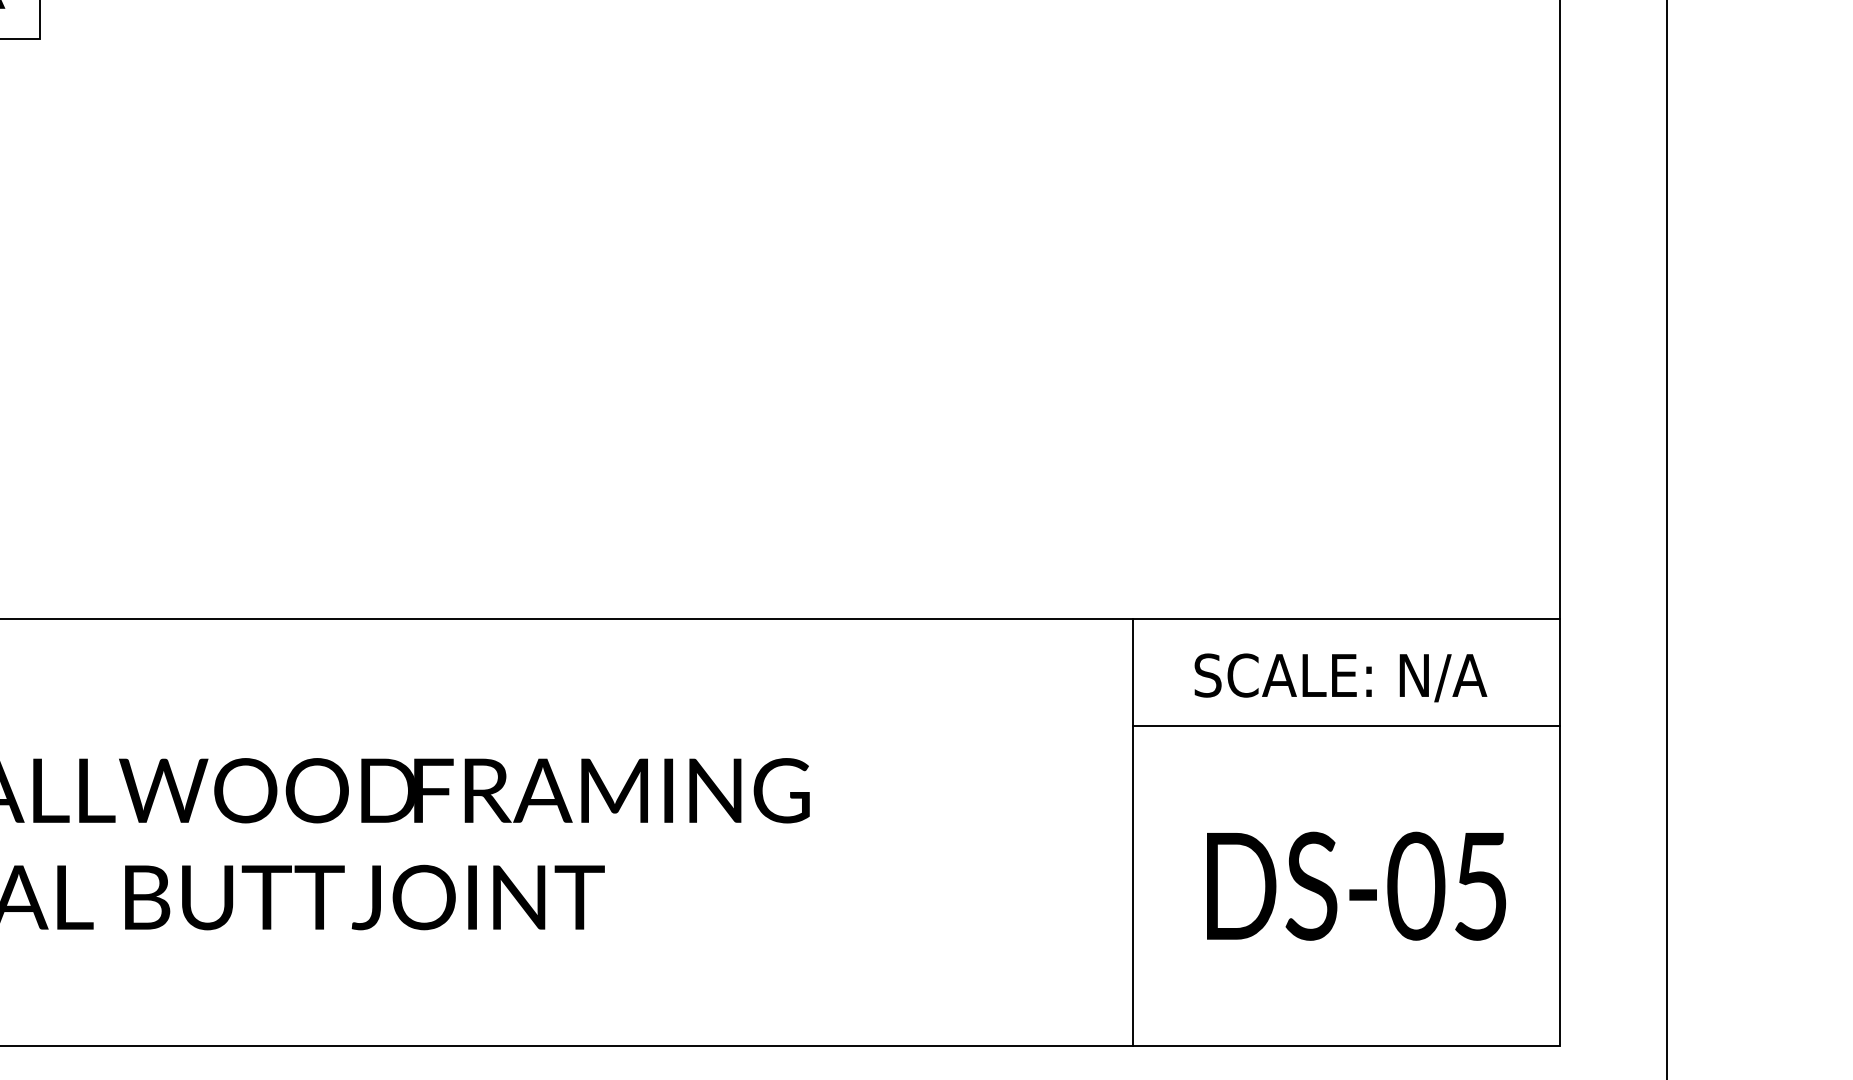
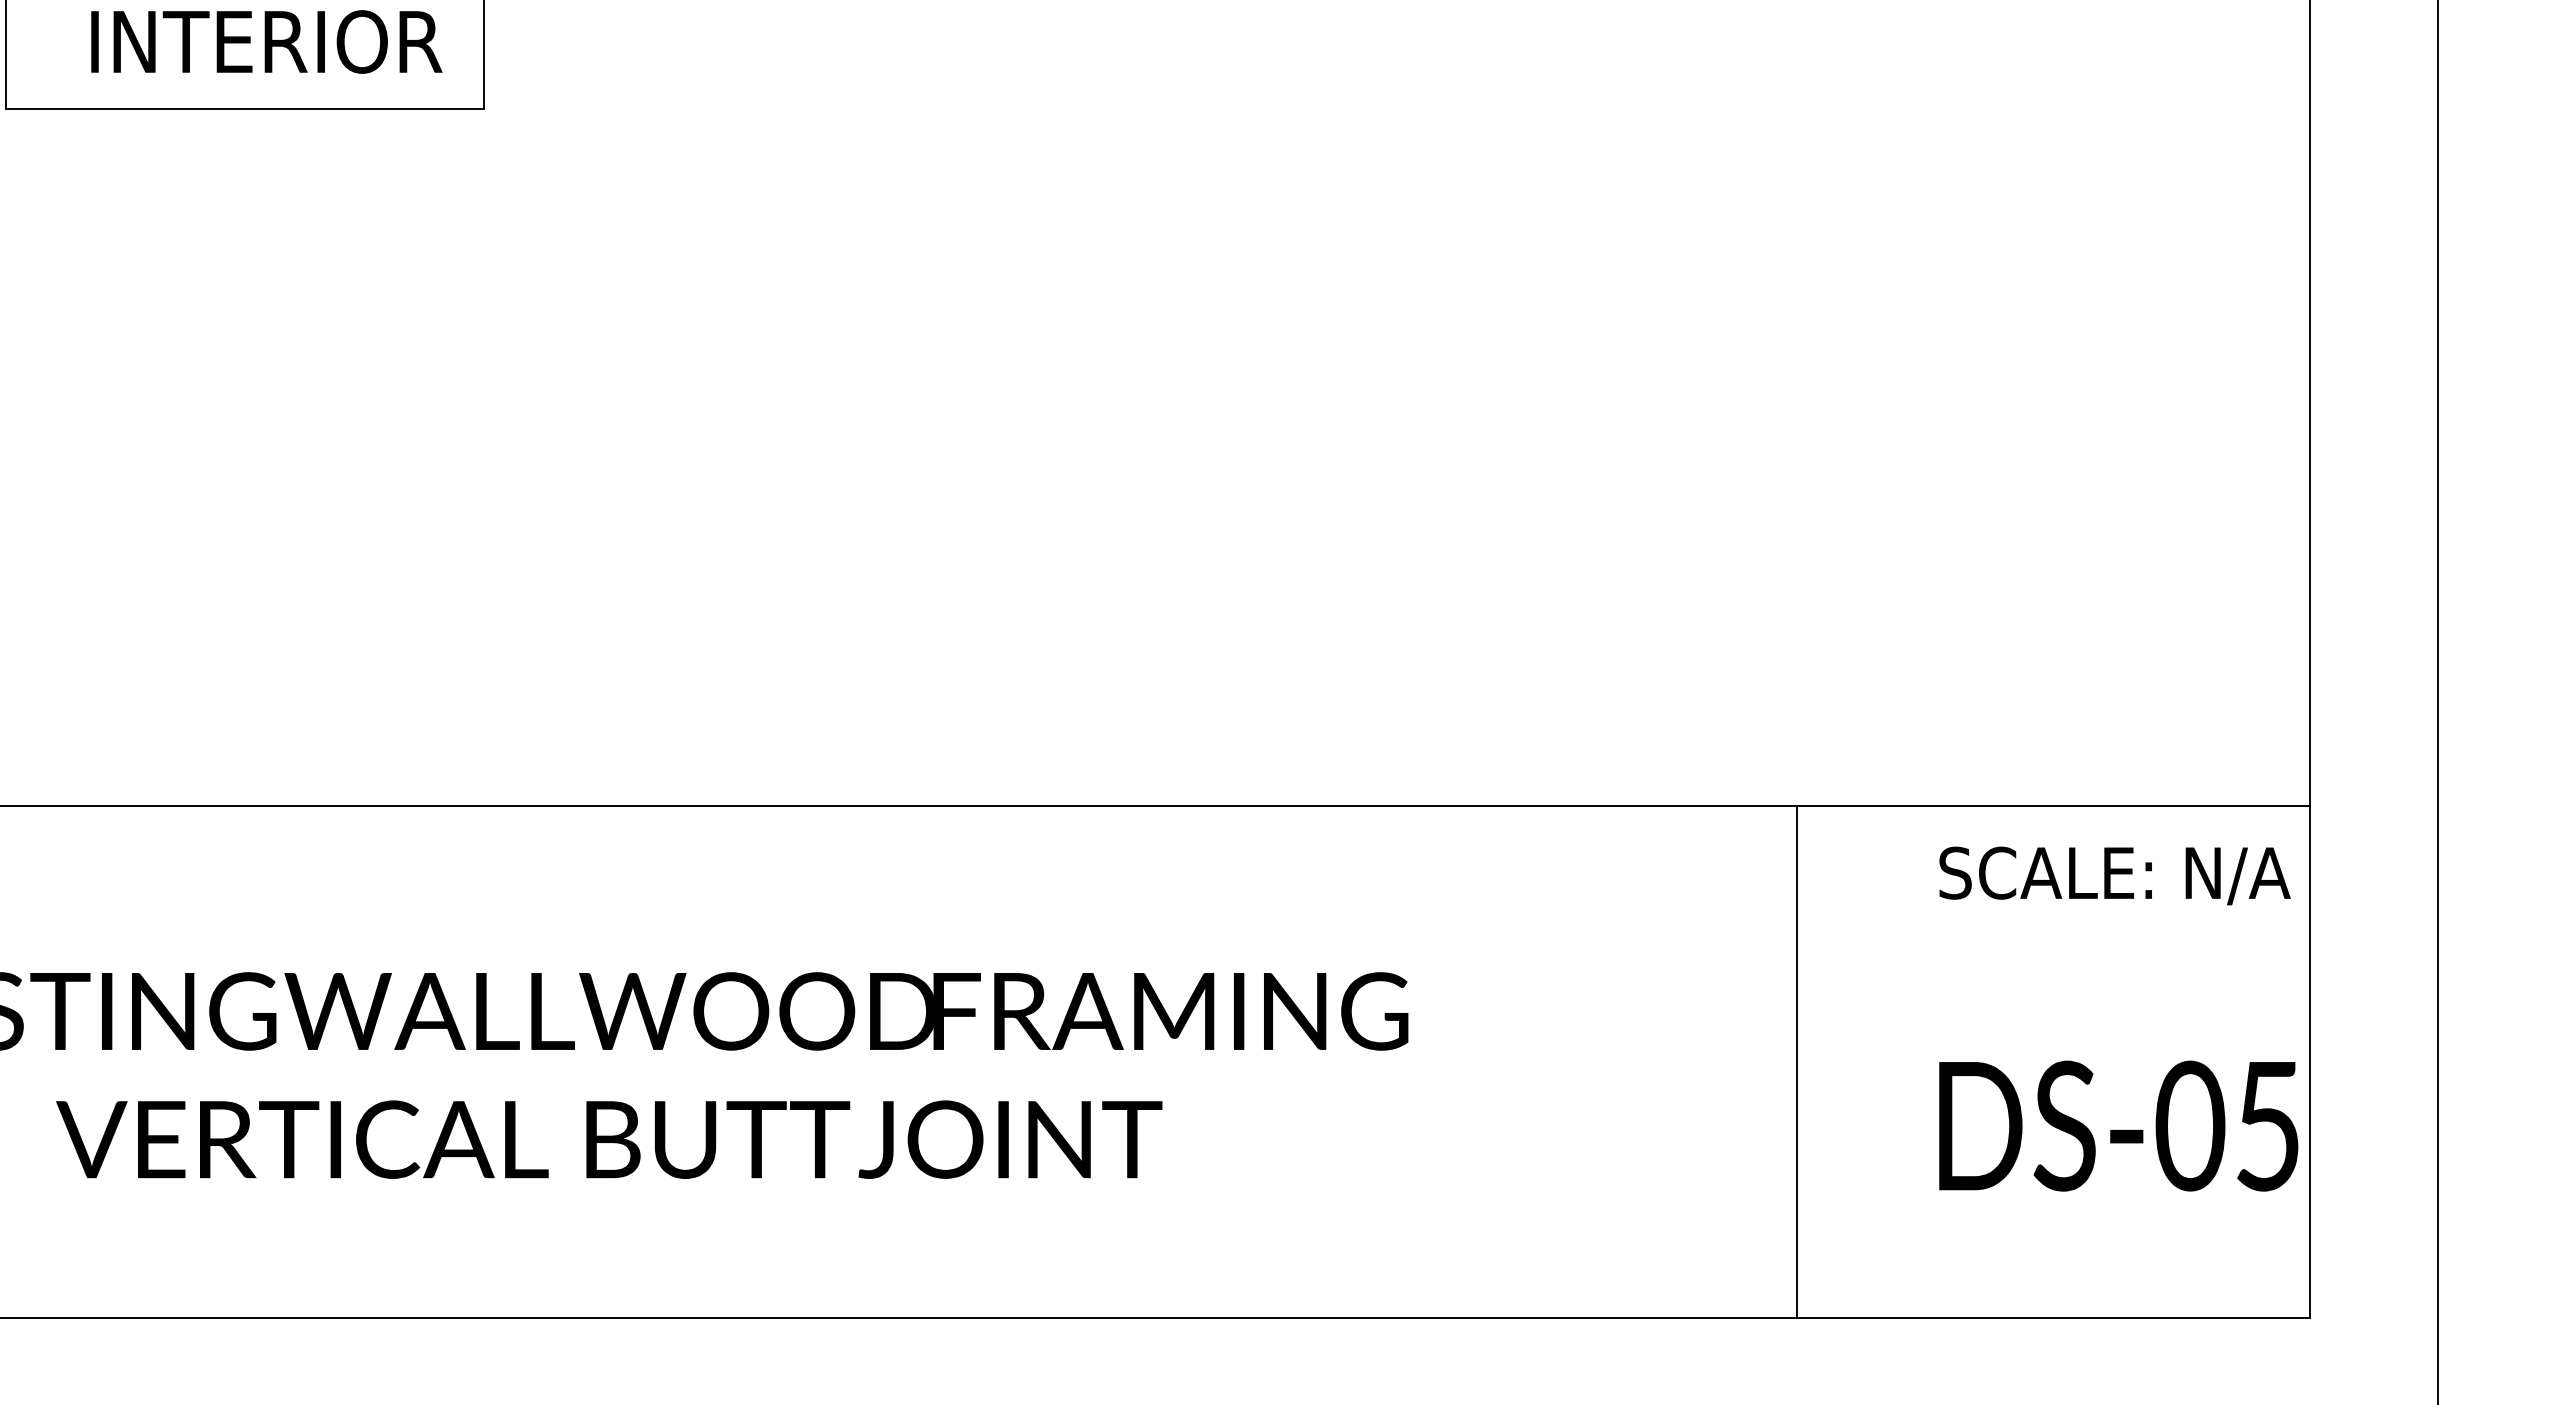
text: (1340, 677) -> (2114, 875), moved
line: (1346, 725) -> (2052, 933), removed
text: (1356, 885) -> (2118, 1125), moved

